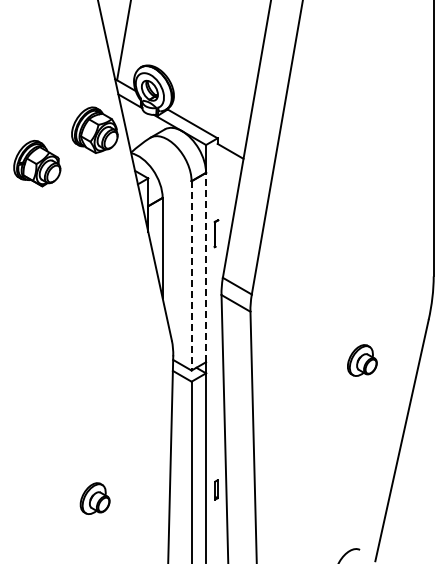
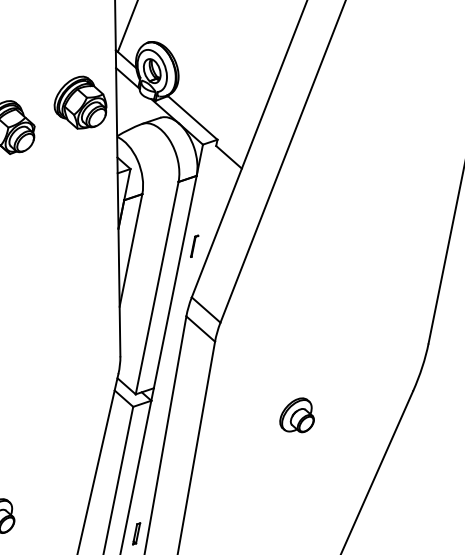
part: (216, 233) -> (194, 246), size x0.71
line: (206, 267) -> (175, 282), dashed -> solid
line: (191, 275) -> (157, 287), dashed -> solid
part: (362, 360) -> (298, 415), moved

